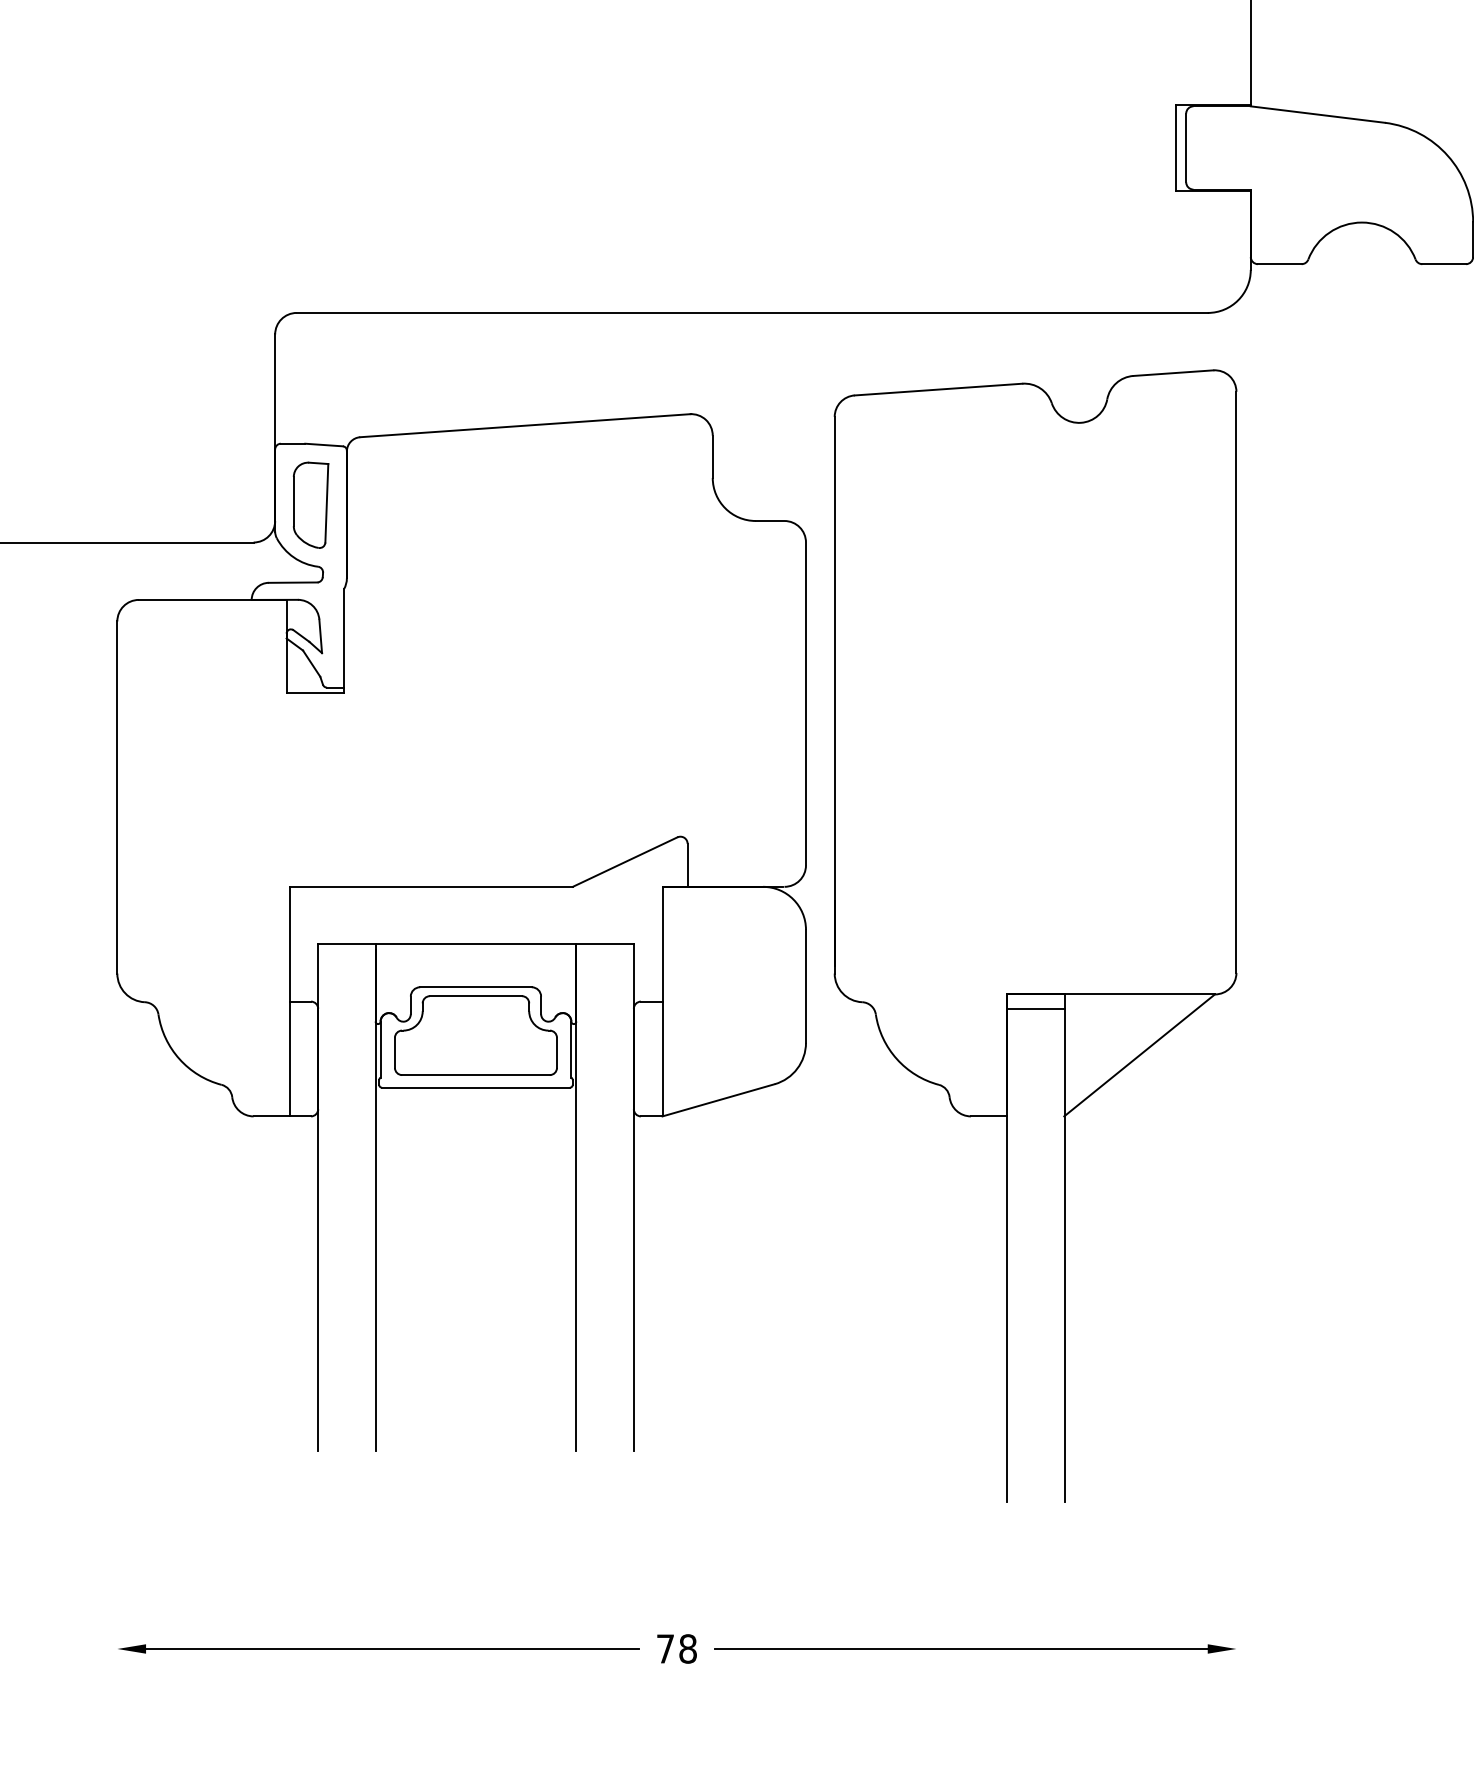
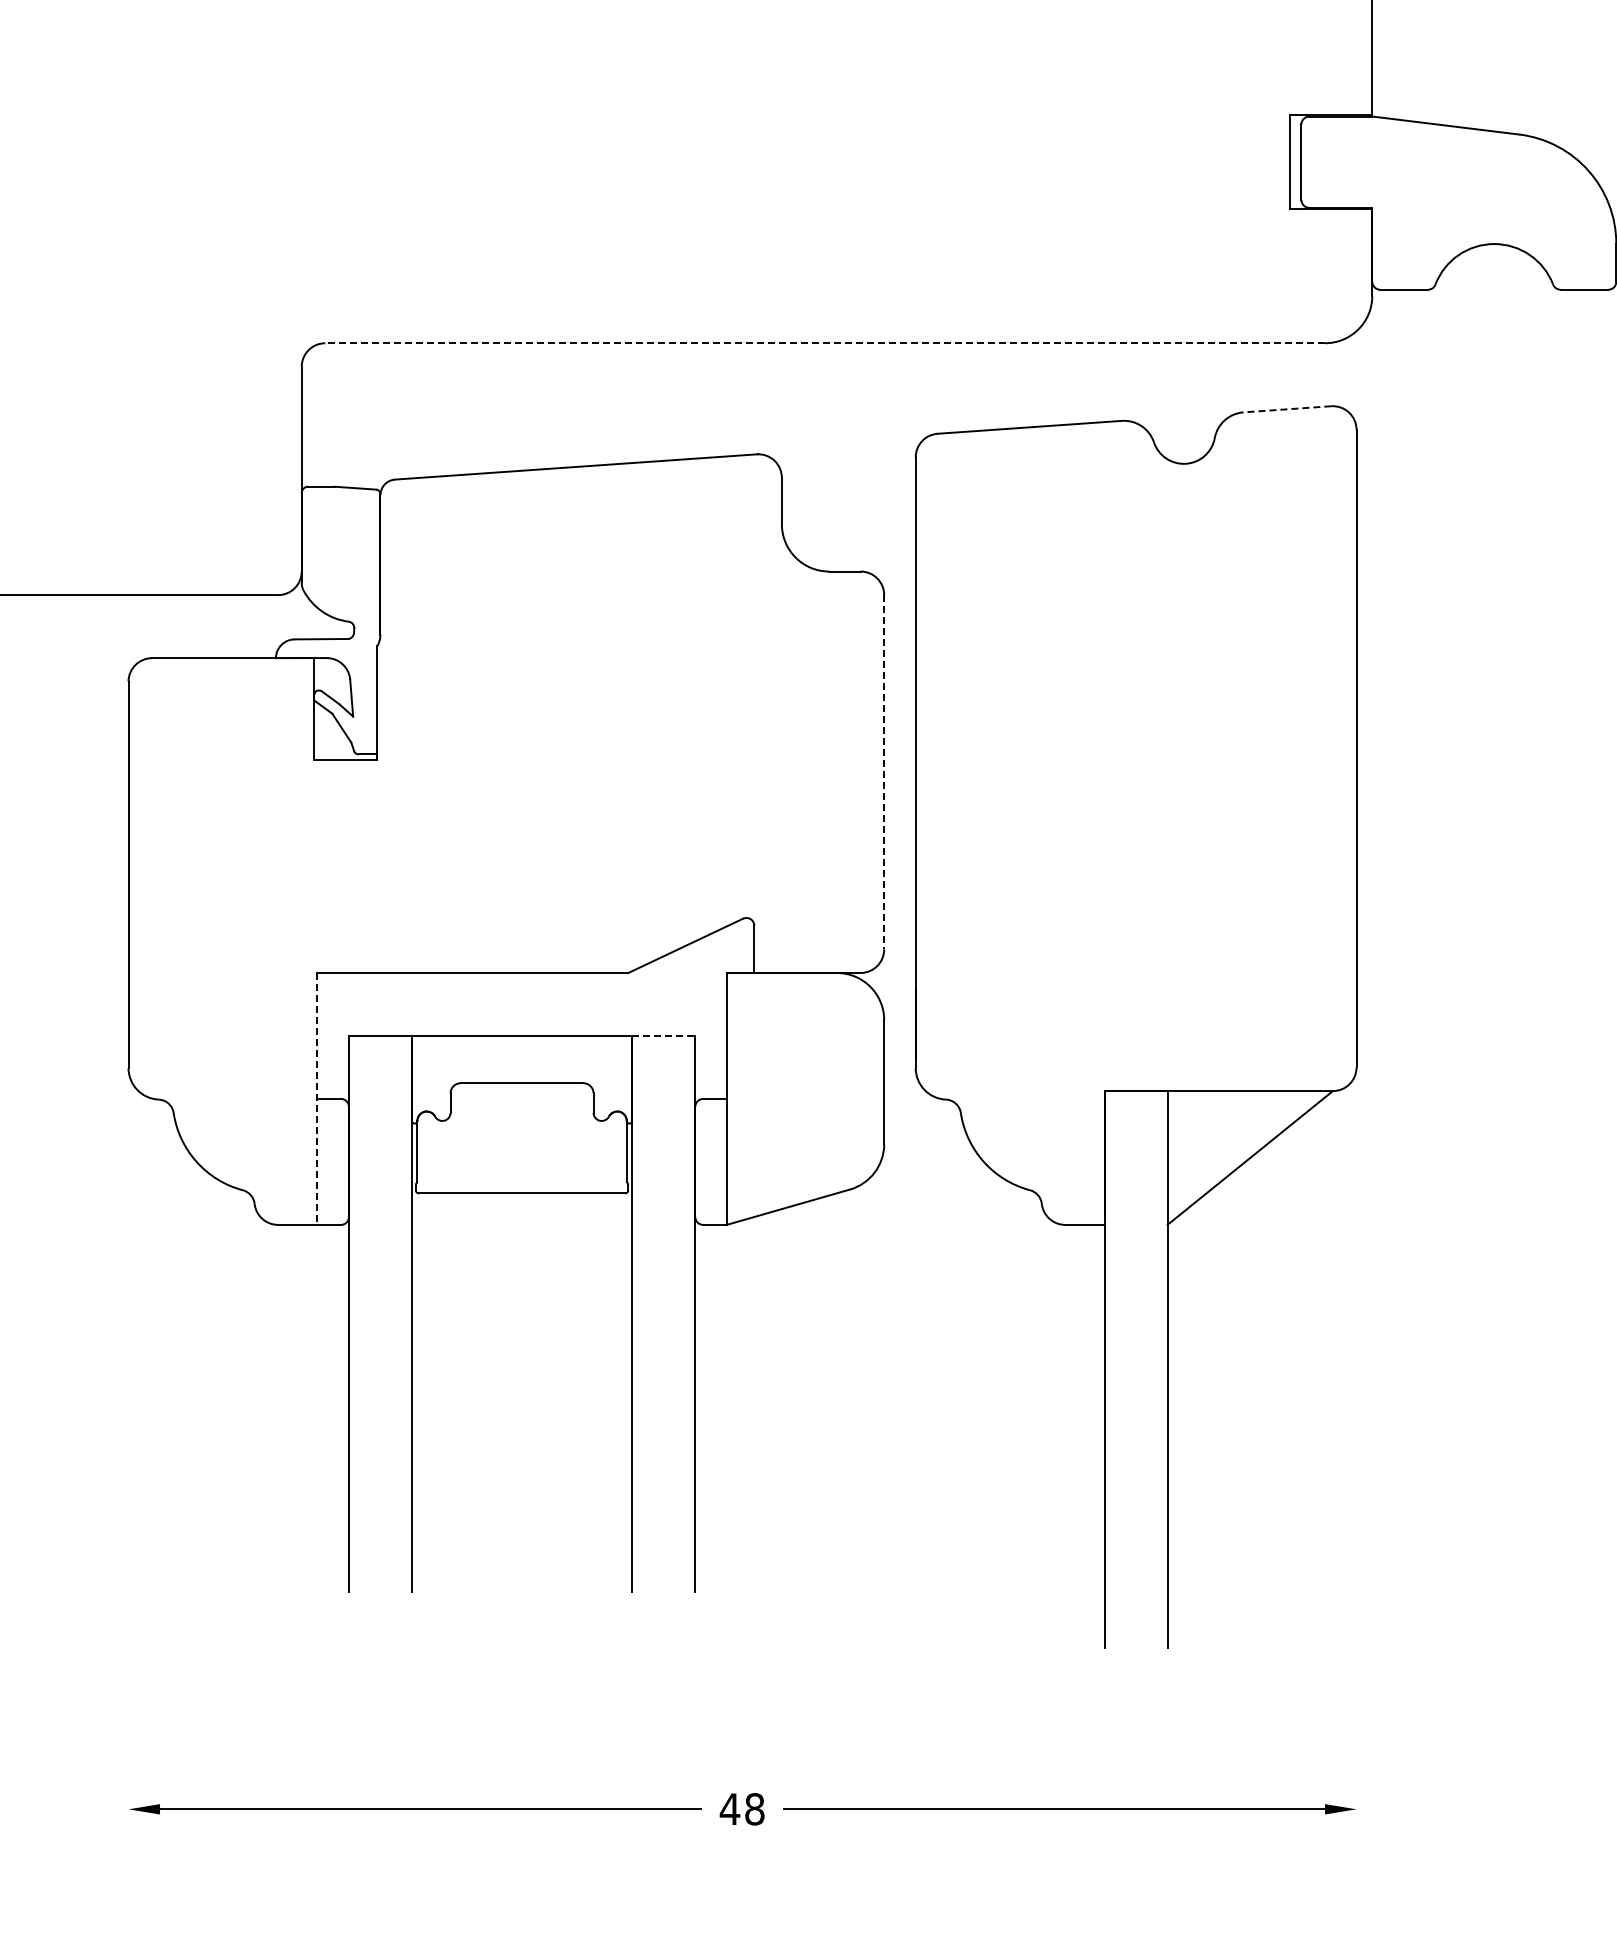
line: (752, 313) -> (825, 343), solid -> dashed
line: (1173, 373) -> (1287, 409), solid -> dashed
part: (310, 505) -> (340, 554), removed
line: (806, 704) -> (884, 772), solid -> dashed
line: (605, 943) -> (664, 1035), solid -> dashed
line: (289, 1001) -> (317, 1098), solid -> dashed
line: (1035, 1008) -> (1136, 1106), removed
part: (475, 1035) -> (521, 1136), removed
text: (665, 1648) -> (729, 1808), 78 -> 48

